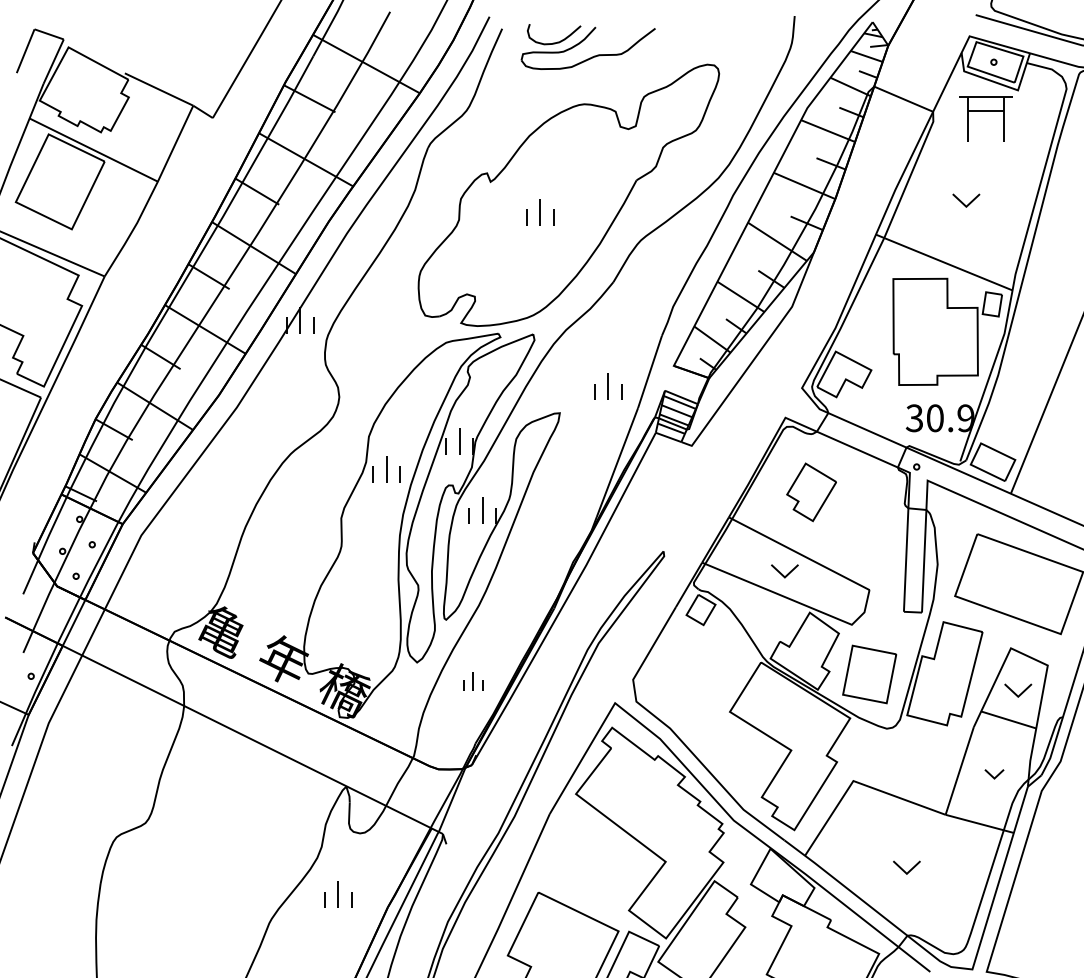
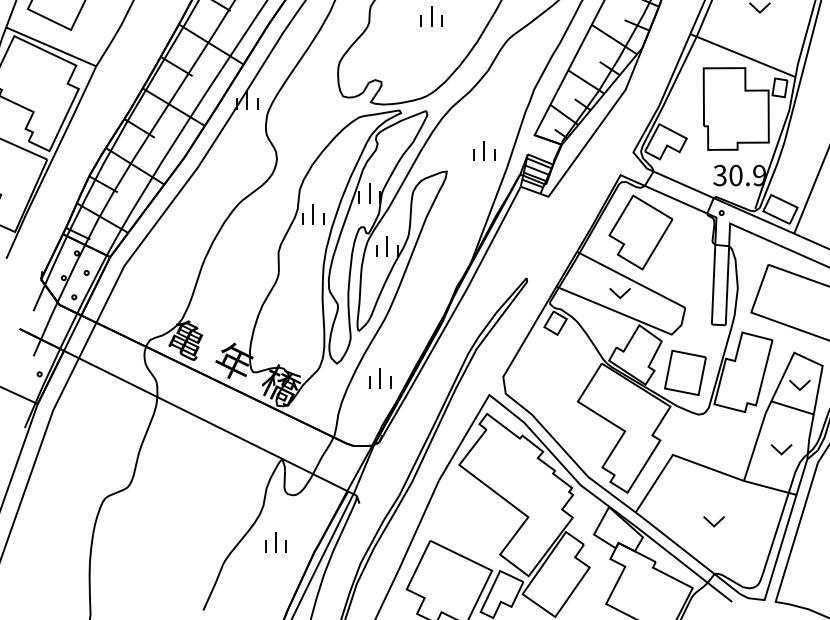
part: (811, 492) -> (640, 232), size x1.67
part: (473, 681) -> (380, 378), size x1.43
part: (994, 774) -> (781, 449), size x1.43

